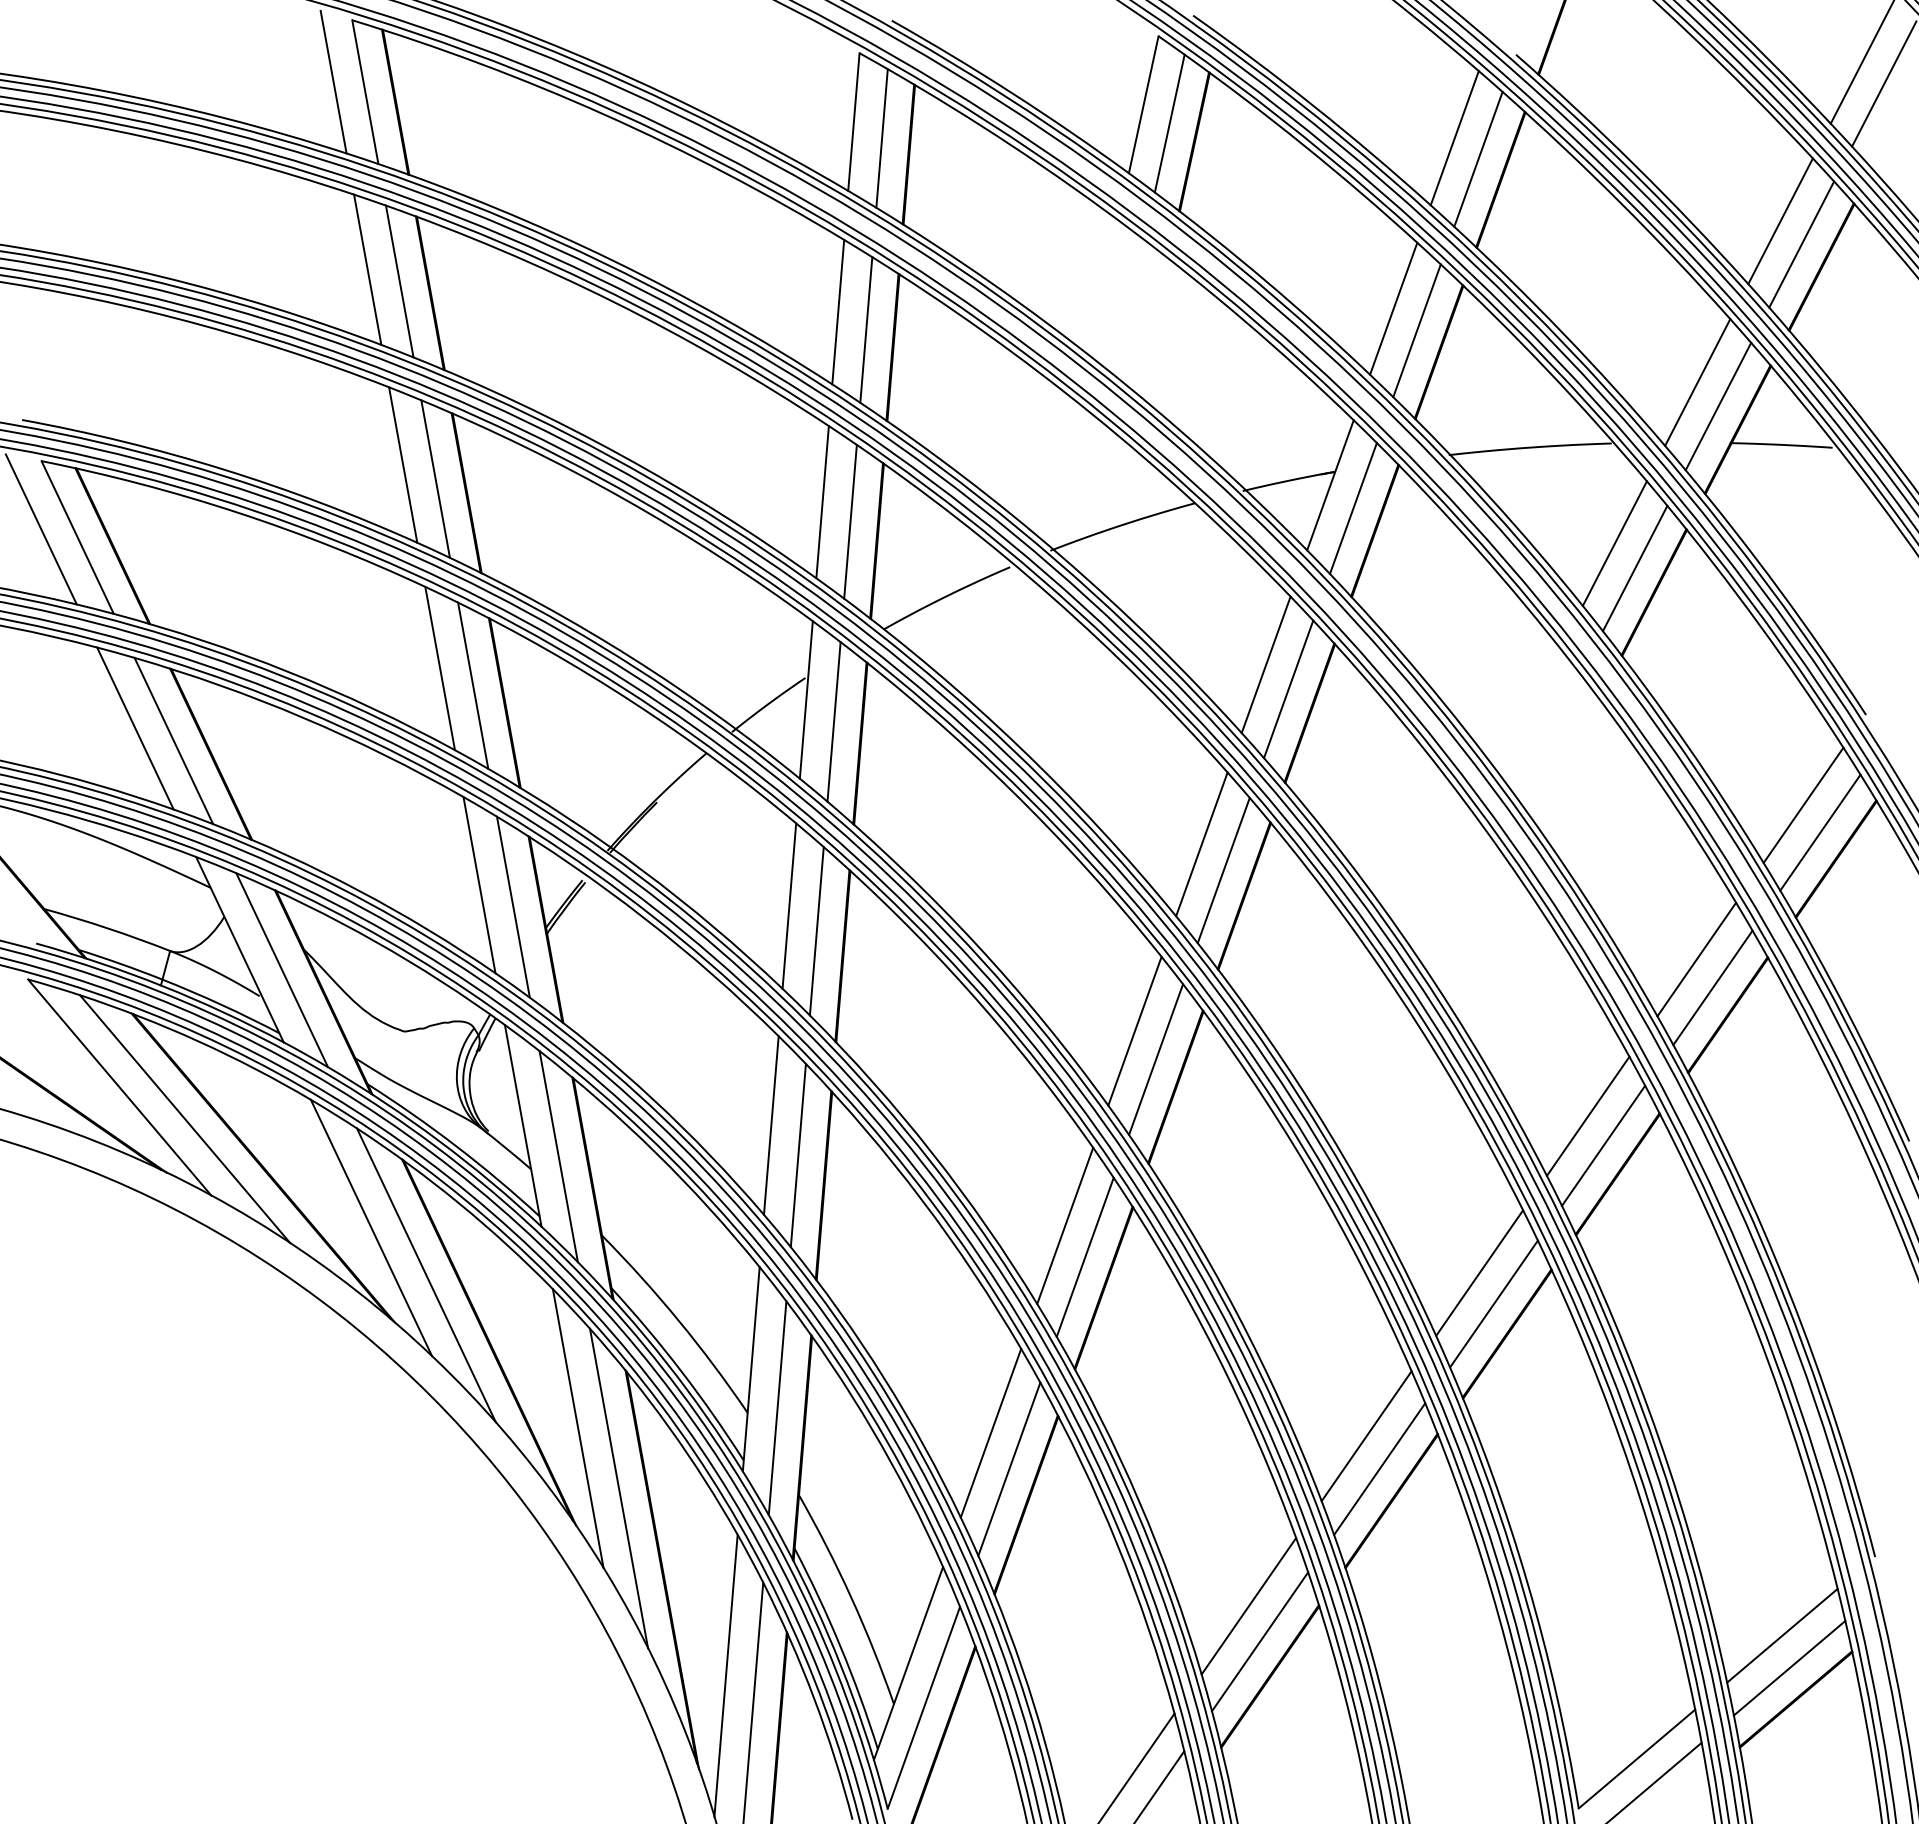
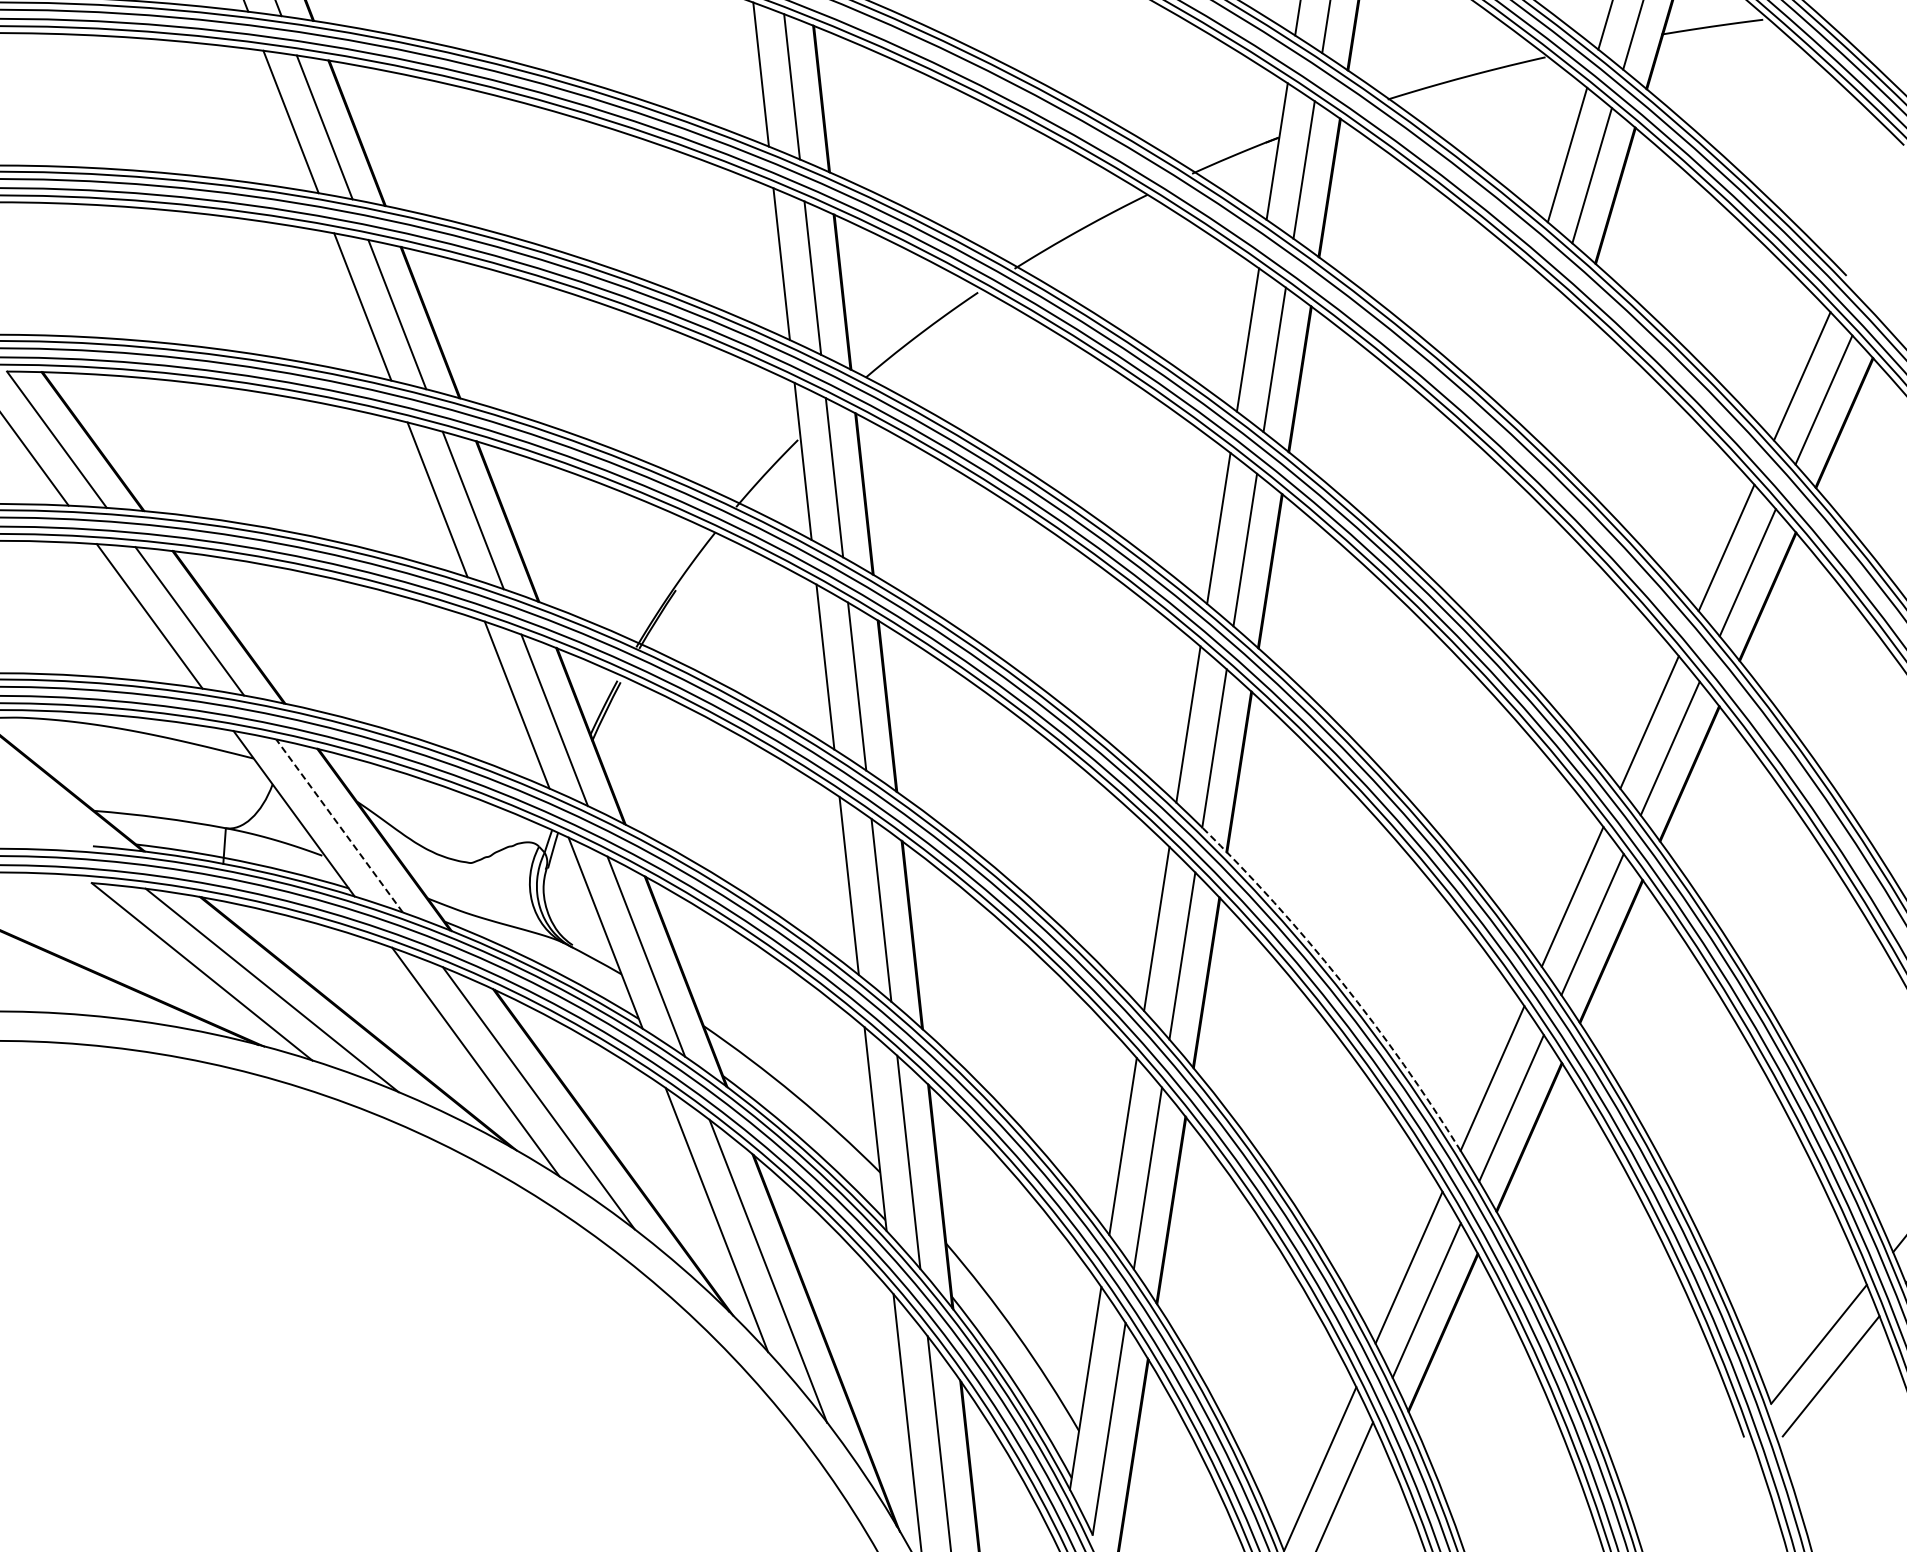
line: (281, 969) -> (338, 825), solid -> dashed
arc: (1236, 1312) -> (1341, 981), solid -> dashed

